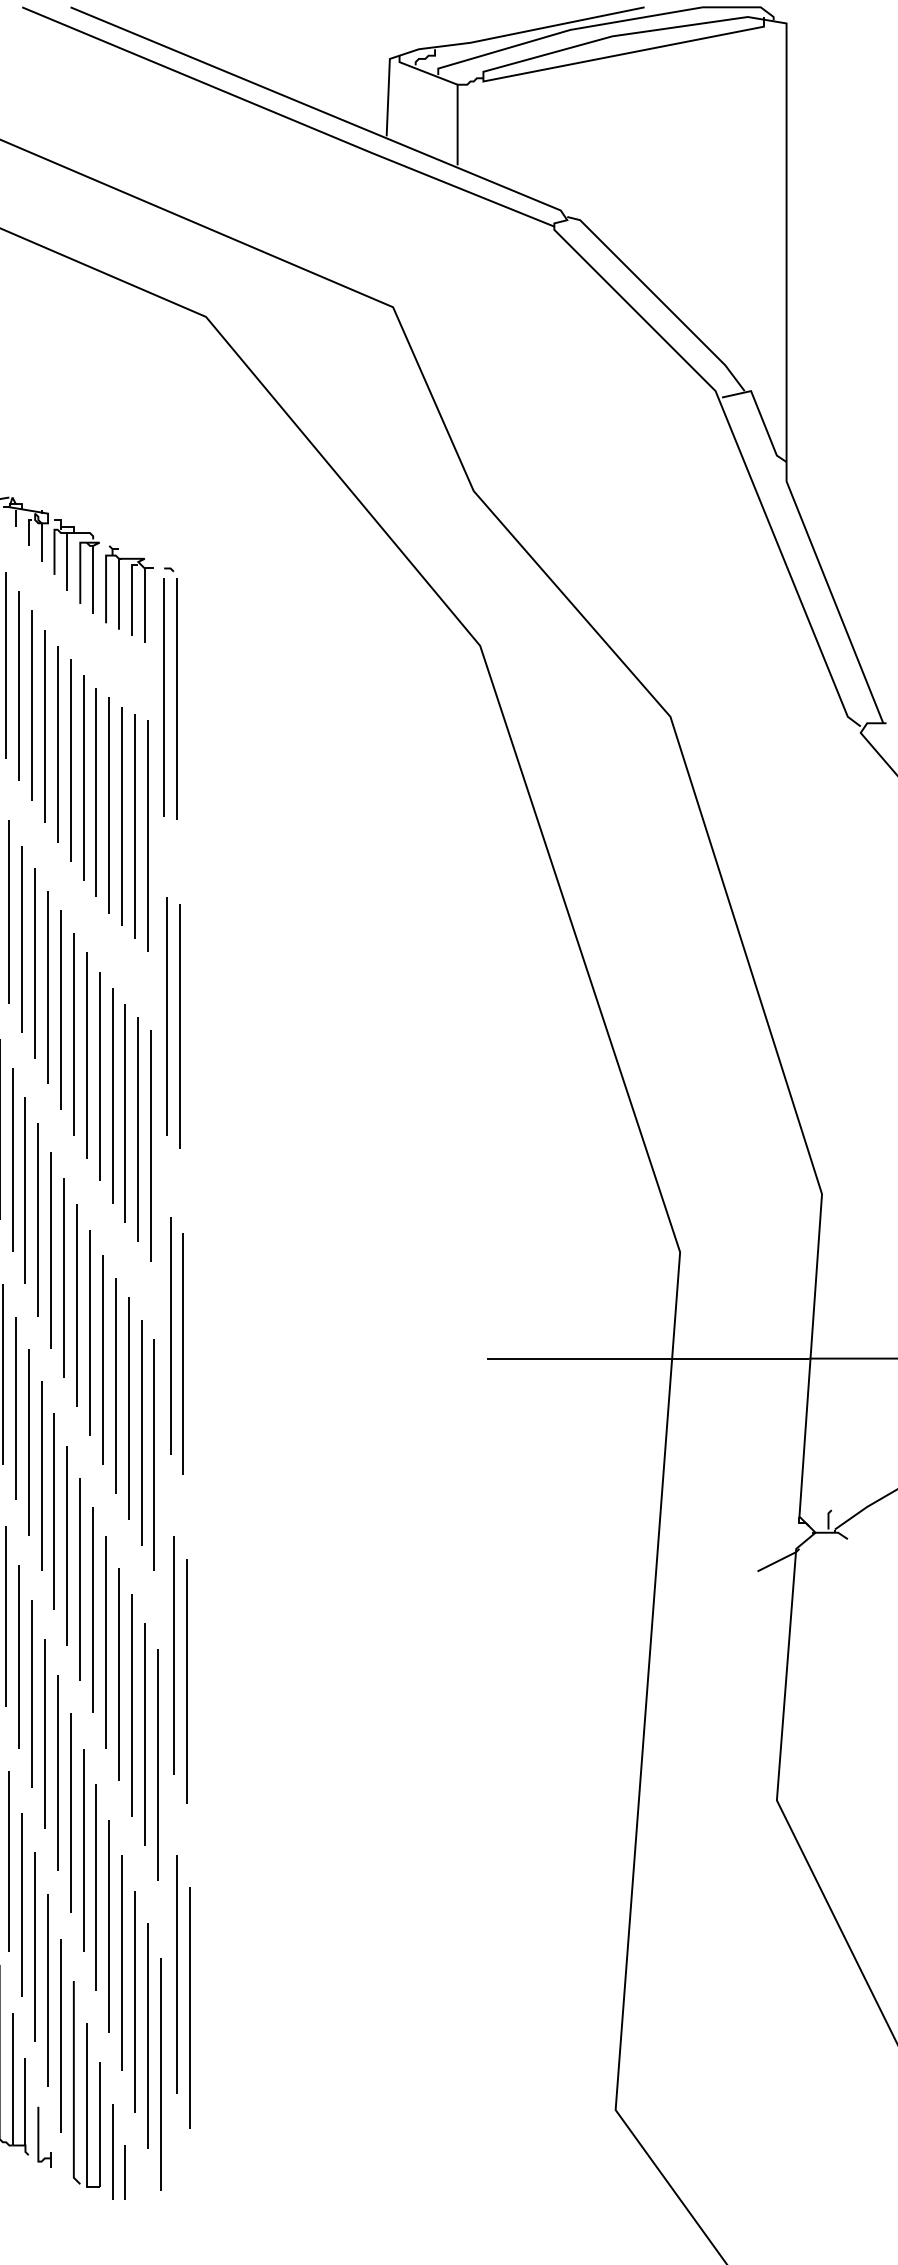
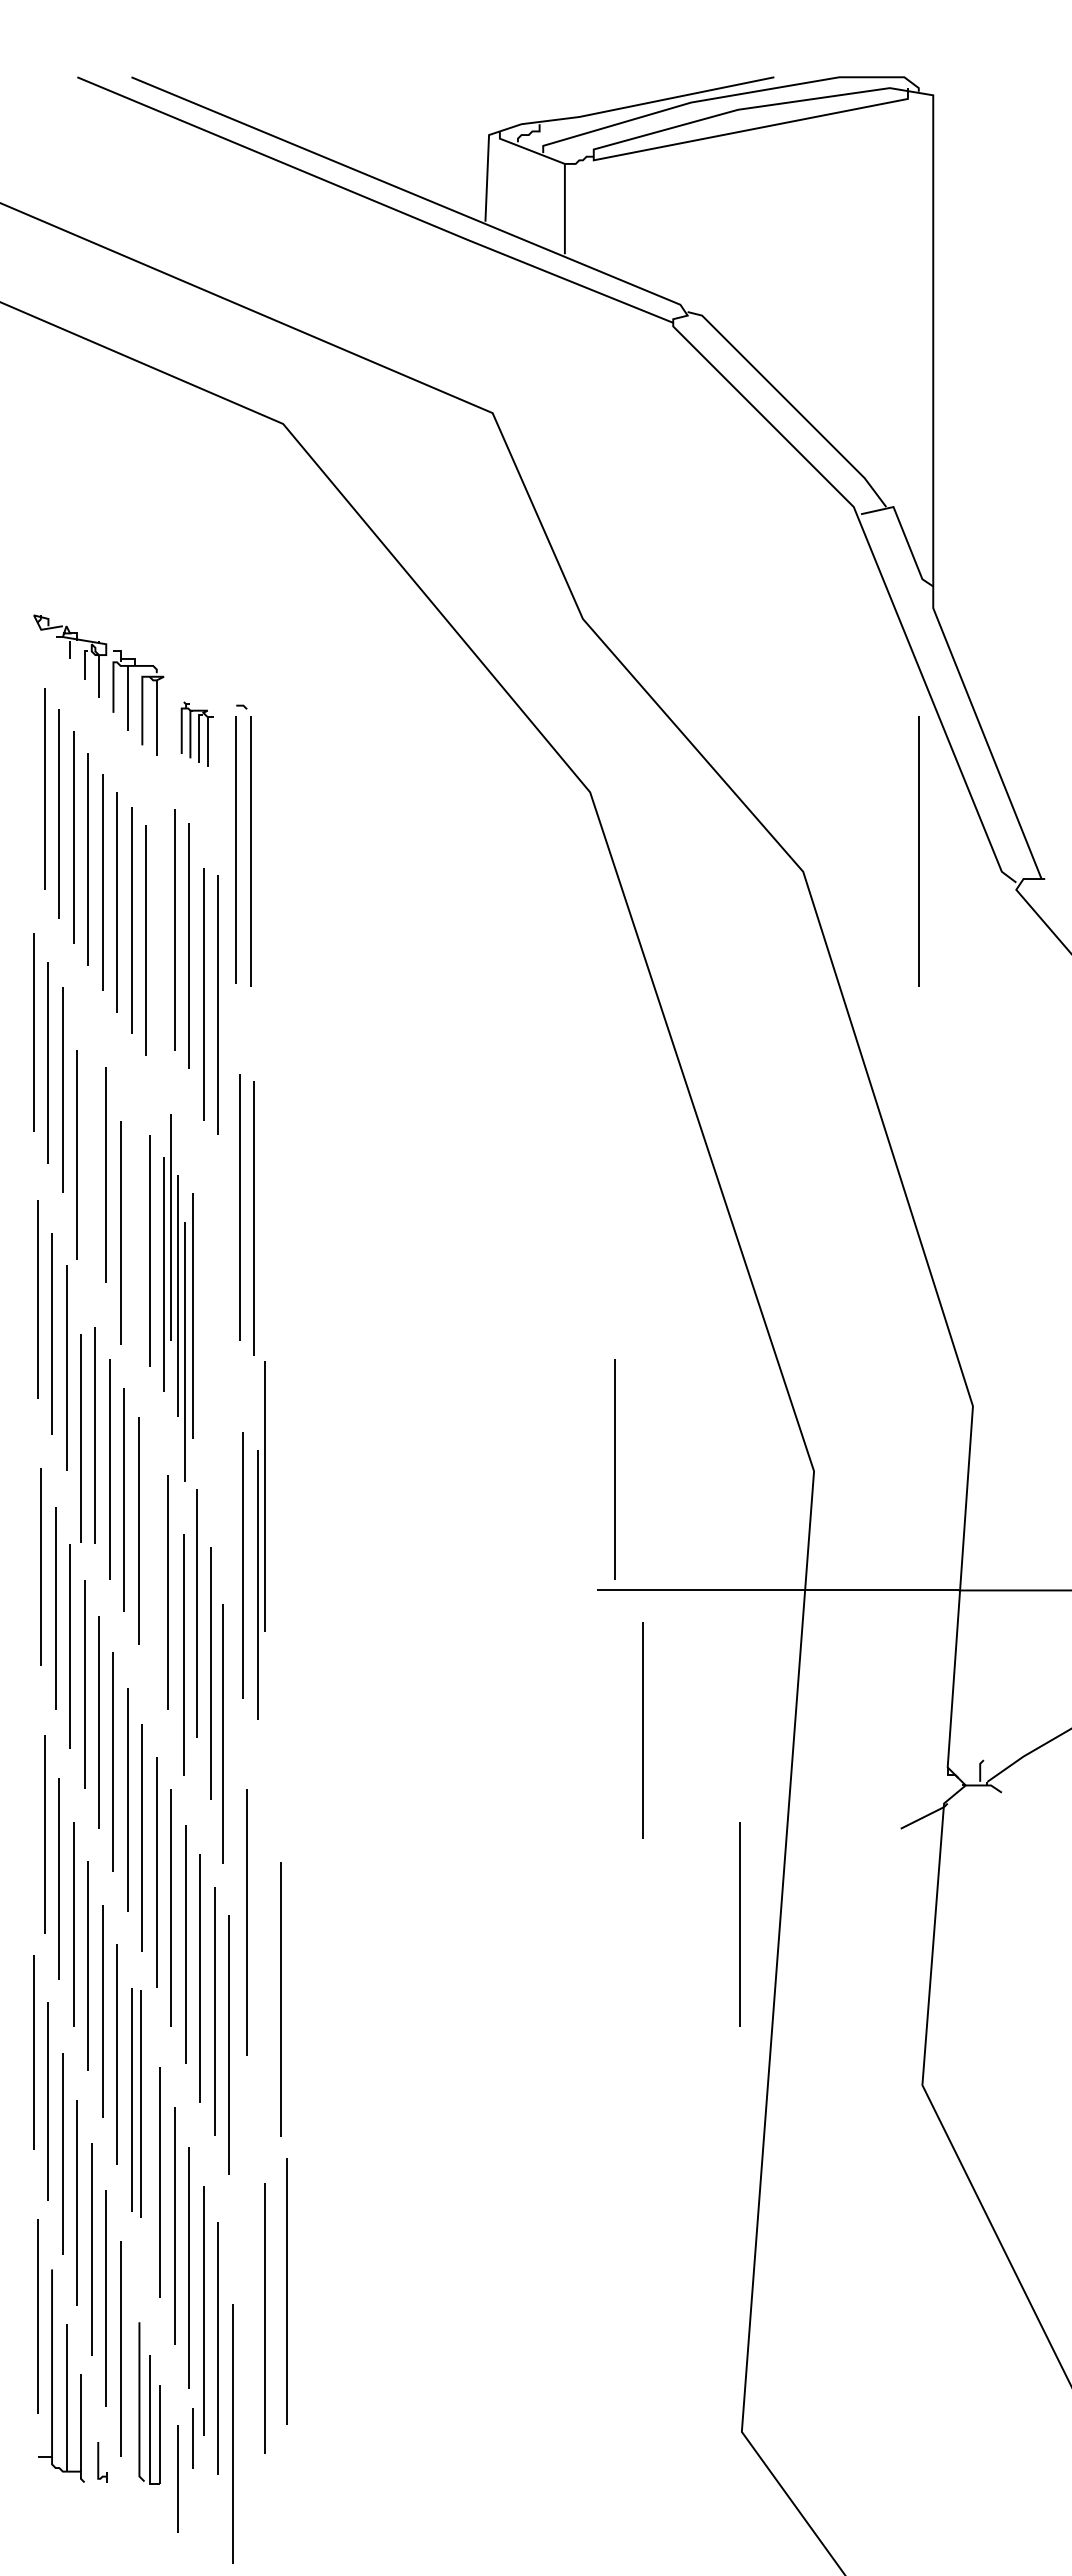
part: (129, 594) -> (197, 734), size x0.6
line: (773, 698) -> (918, 851), added
line: (95, 792) -> (159, 956), removed
line: (108, 804) -> (174, 929), moved
line: (121, 816) -> (188, 945), moved
line: (21, 938) -> (76, 1154), moved
line: (34, 963) -> (91, 1148), removed
line: (60, 1009) -> (120, 1232), moved
line: (73, 1034) -> (170, 1227), moved
line: (137, 1129) -> (206, 1333), removed
line: (150, 1145) -> (184, 1351), moved
line: (25, 1190) -> (80, 1438), moved
line: (501, 1250) -> (614, 1469), added
line: (189, 1274) -> (264, 1496), added
line: (89, 1332) -> (152, 1561), removed
line: (115, 1385) -> (183, 1654), moved
line: (128, 1408) -> (196, 1613), moved
line: (153, 1455) -> (222, 1733), moved
line: (526, 1483) -> (642, 1730), added
line: (613, 1656) -> (739, 1924), added
line: (186, 1681) -> (280, 1999), moved
line: (83, 1849) -> (140, 2103), moved
line: (176, 1974) -> (286, 2291), moved
line: (160, 2073) -> (232, 2433), moved
part: (86, 2084) -> (149, 2403), size x0.7
part: (44, 2137) -> (102, 2462), size x0.6
line: (125, 2173) -> (192, 2438), moved

